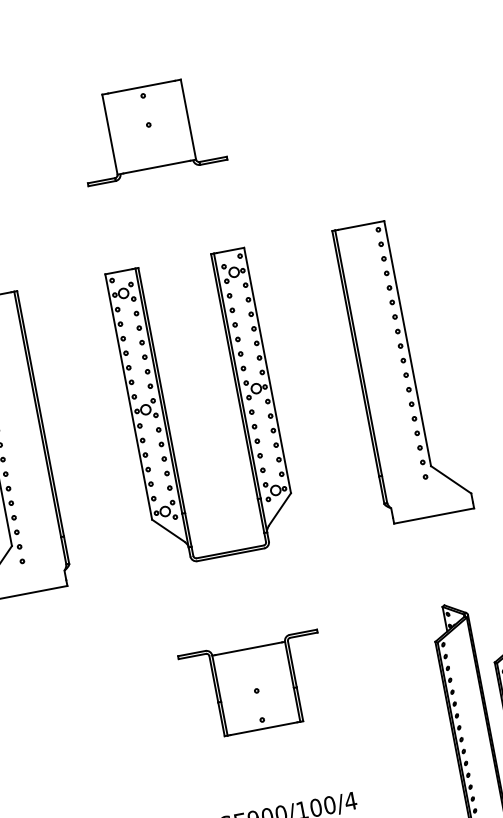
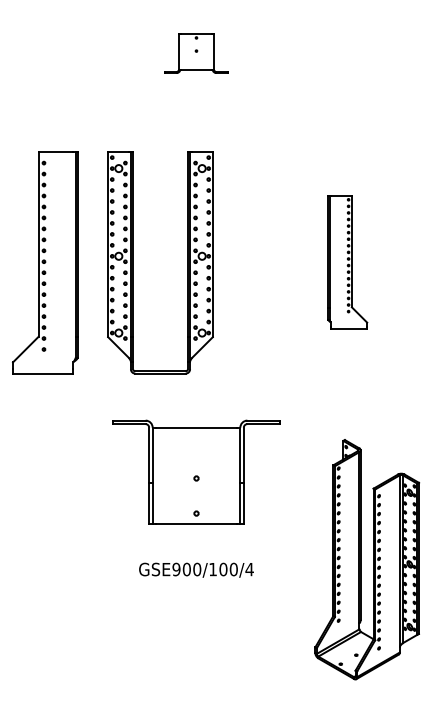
part: (149, 130) -> (196, 53), size x0.6
part: (402, 369) -> (347, 262), size x0.6
part: (166, 414) -> (133, 262), moved
part: (255, 685) -> (196, 472), size x1.6

